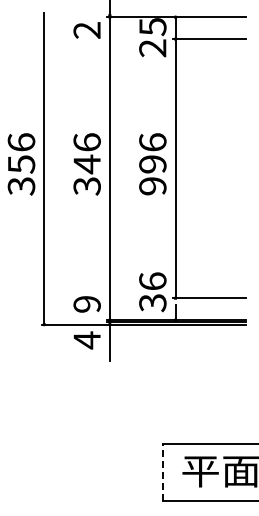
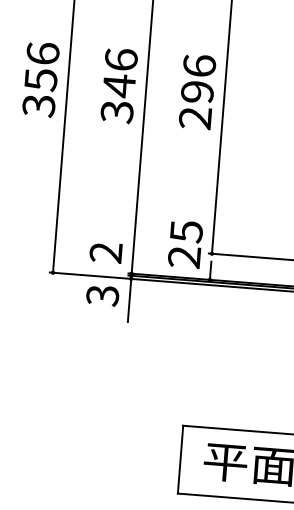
text: (152, 186) -> (195, 118), 996 -> 296
text: (152, 292) -> (185, 244), 36 -> 25
text: (86, 304) -> (105, 252), 9 -> 2
text: (86, 340) -> (101, 295), 4 -> 3
line: (162, 471) -> (180, 458), dashed -> solid

